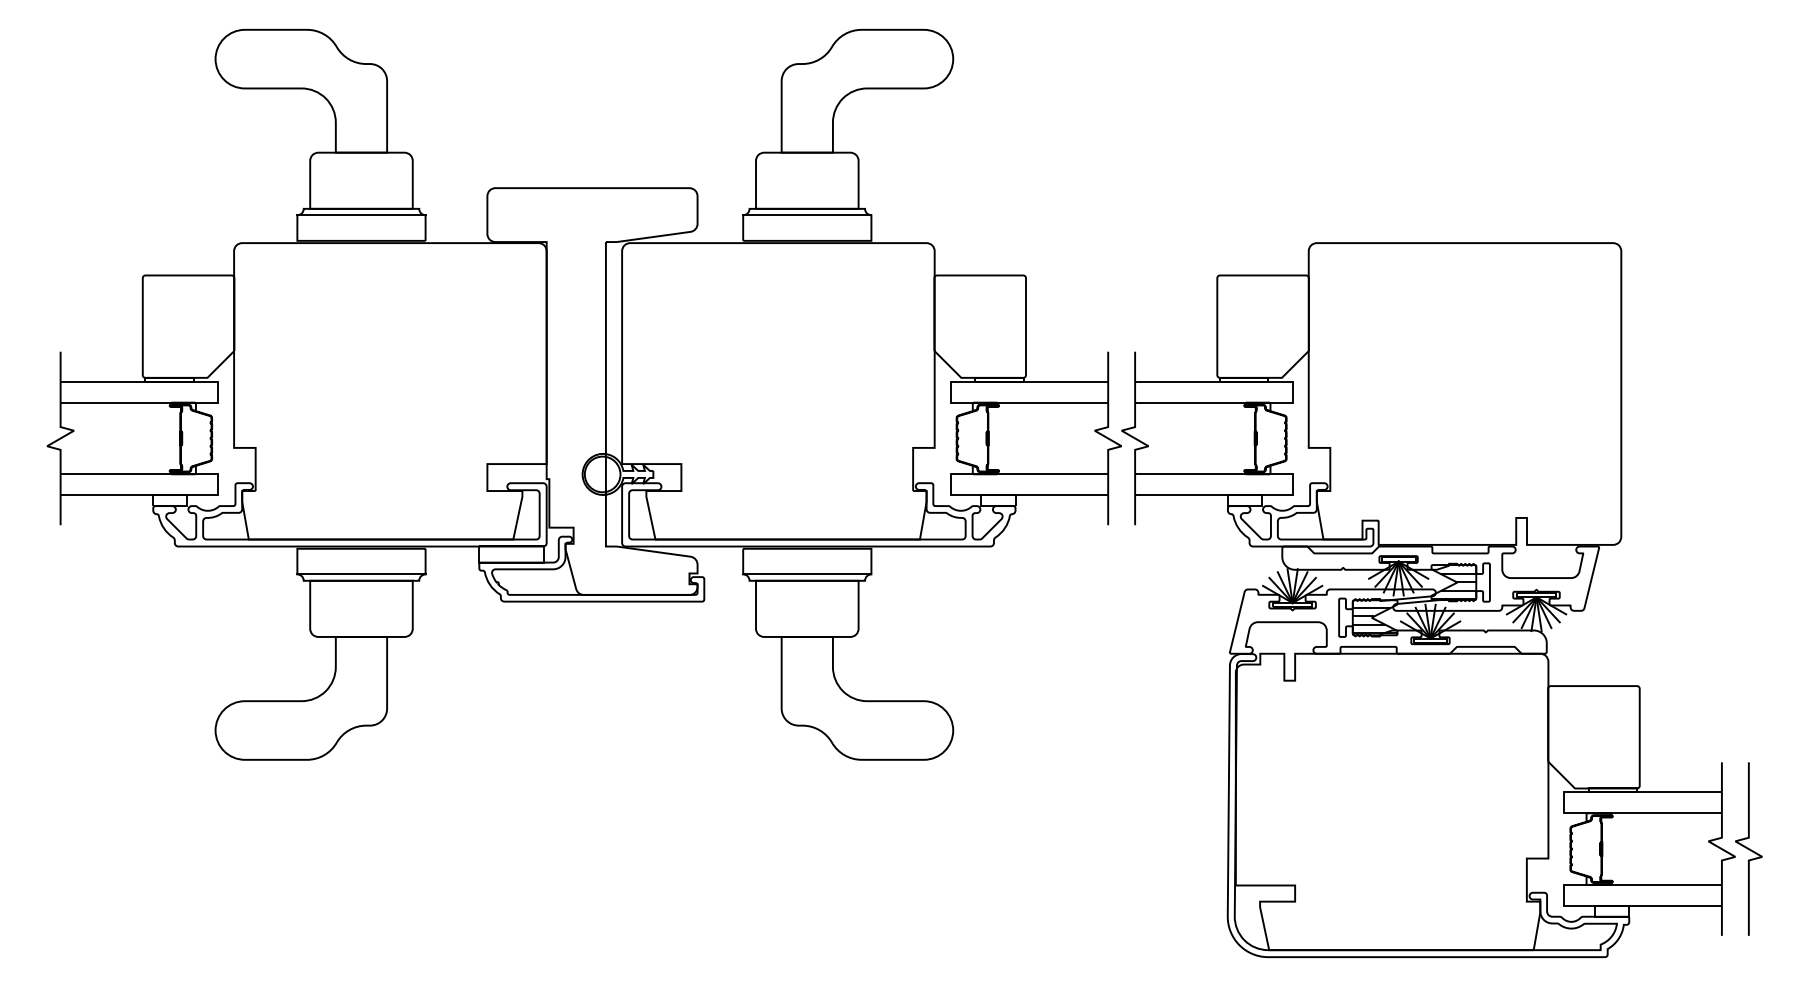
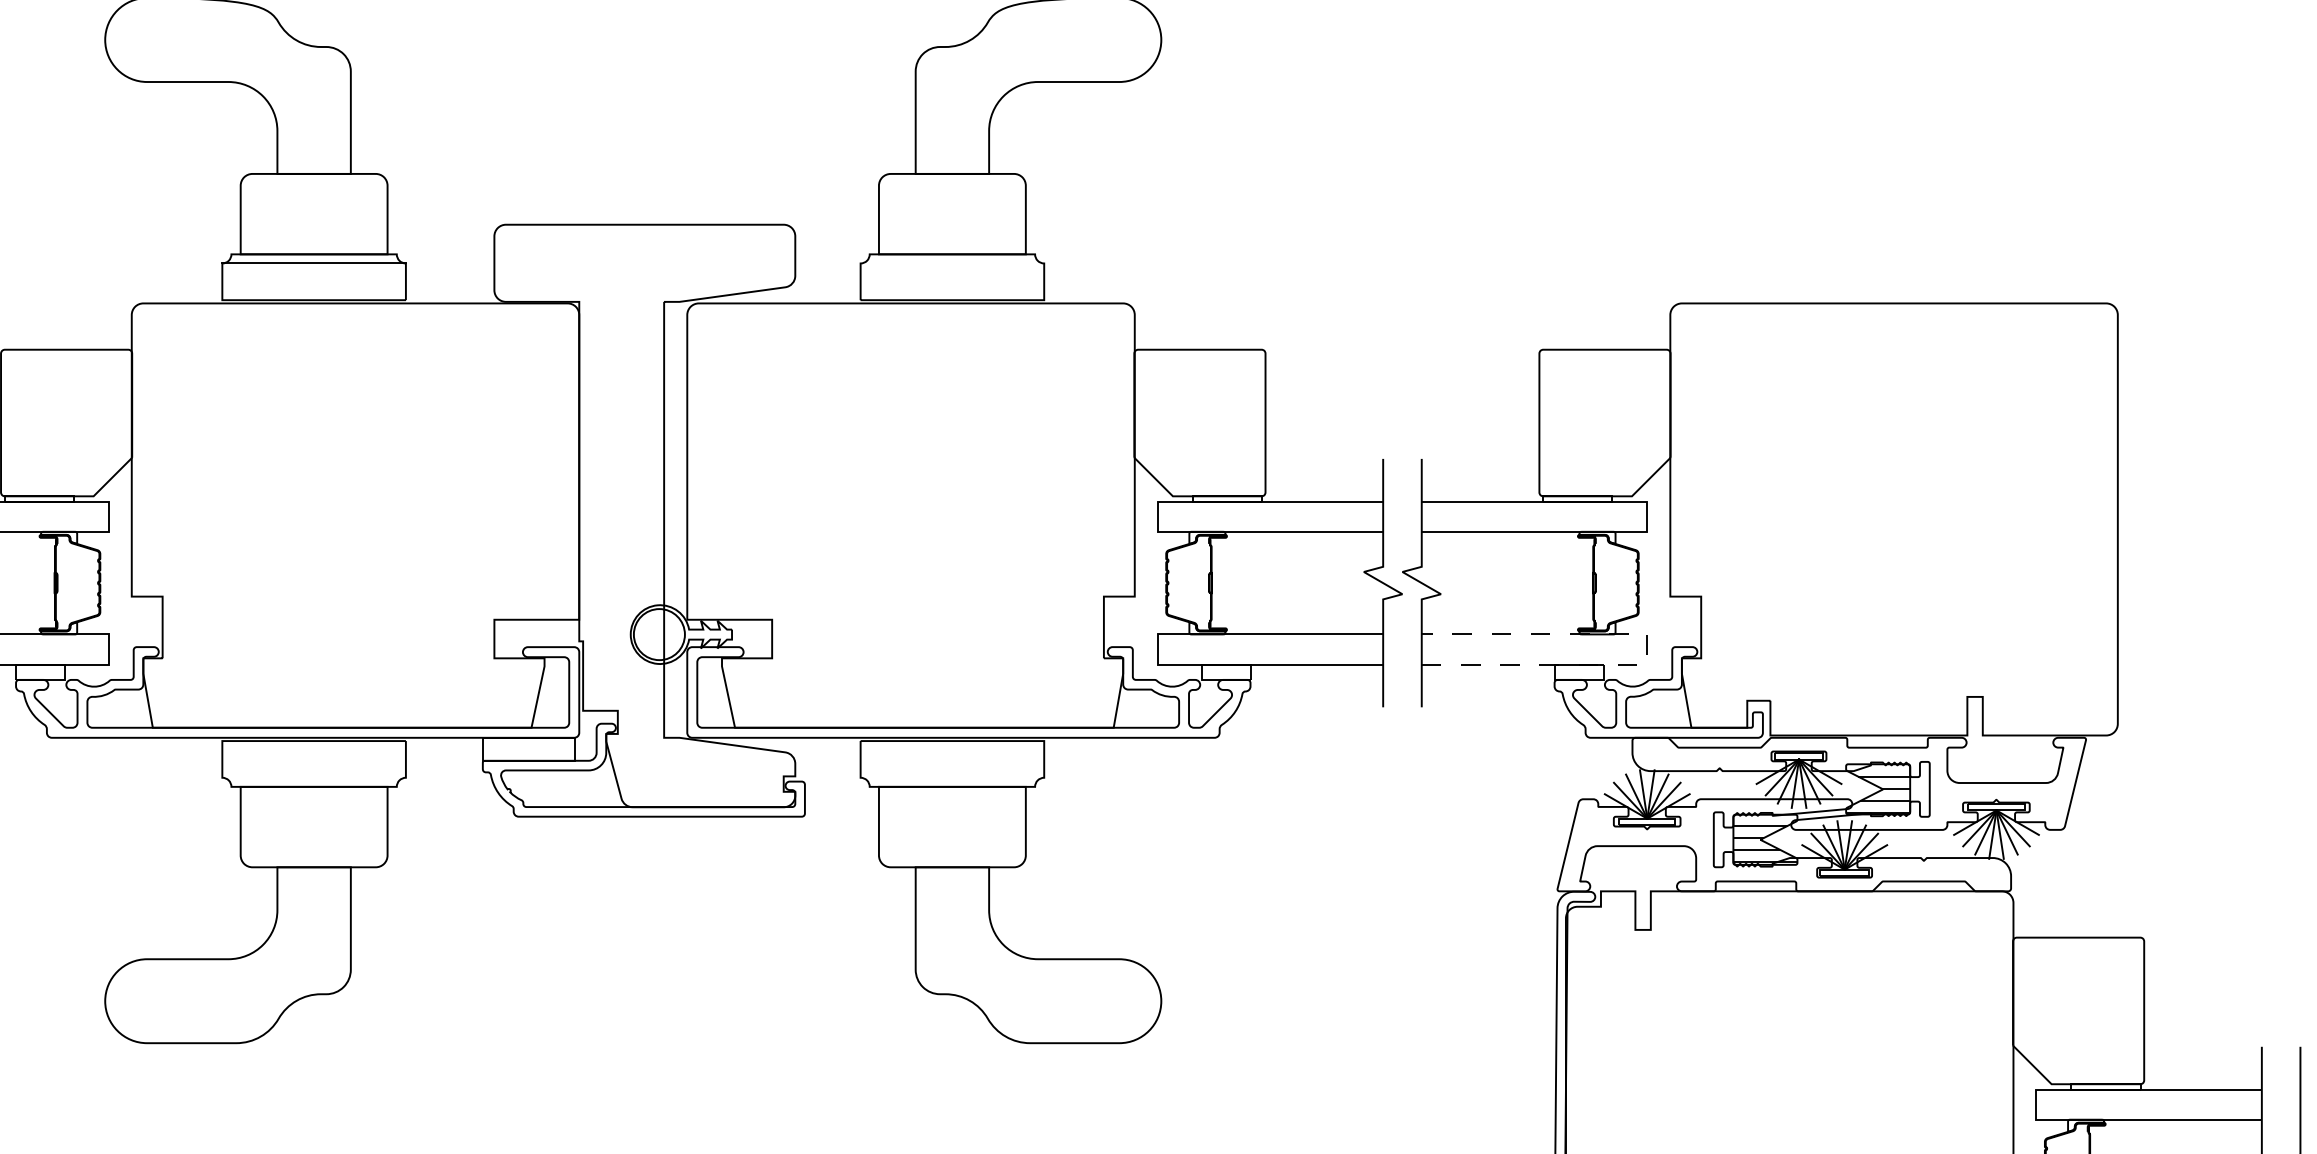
line: (807, 215) -> (952, 263), removed
line: (1292, 484) -> (1647, 649), solid -> dashed
line: (361, 574) -> (314, 777), removed
line: (807, 574) -> (952, 777), removed

